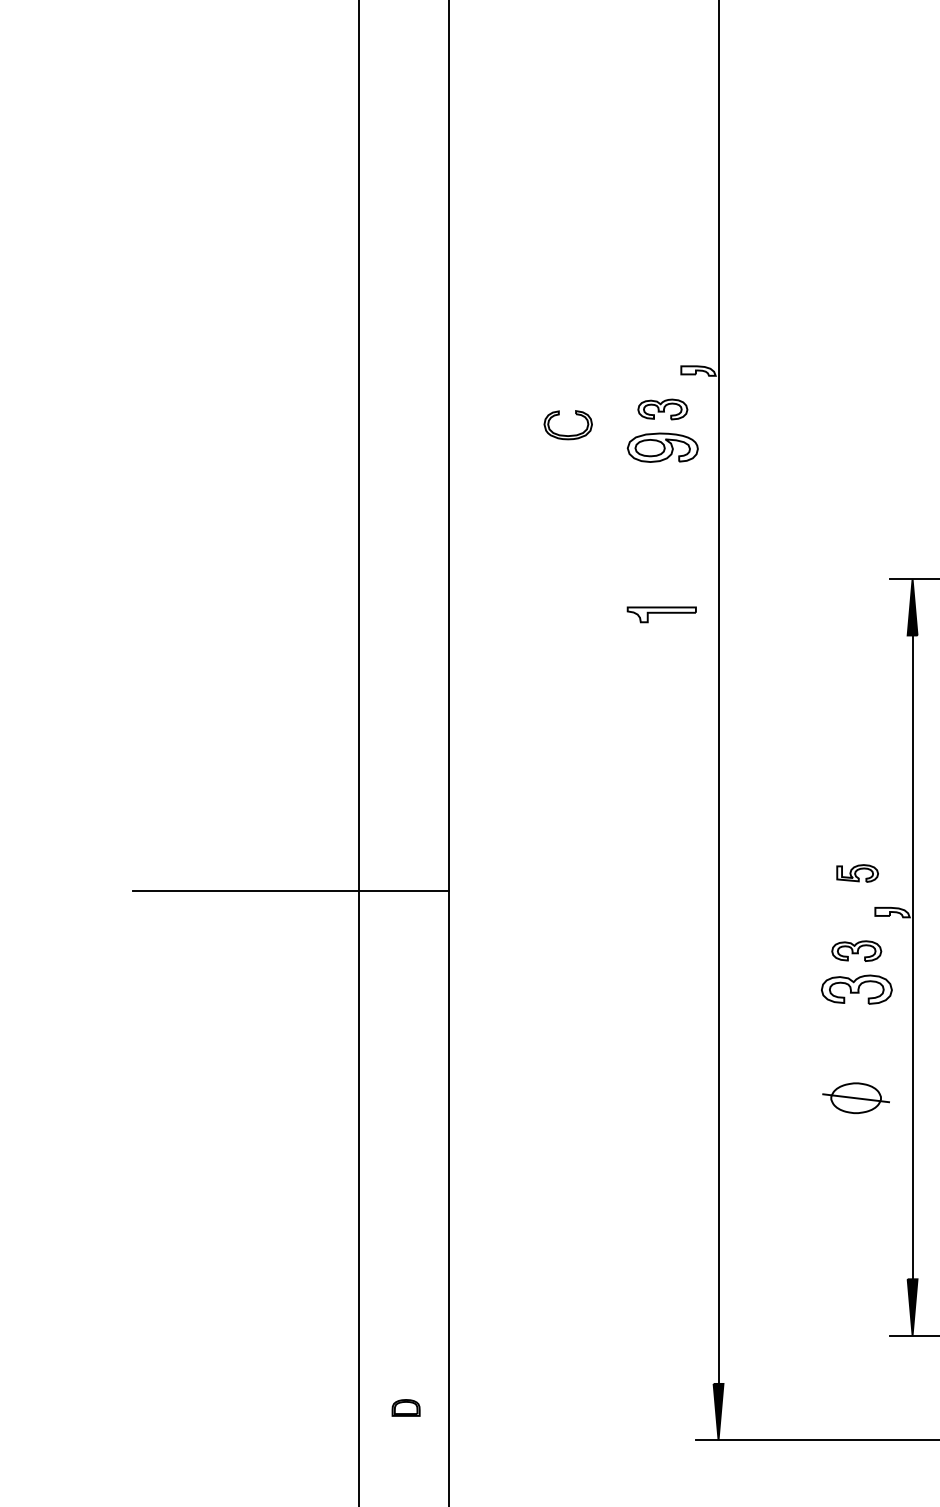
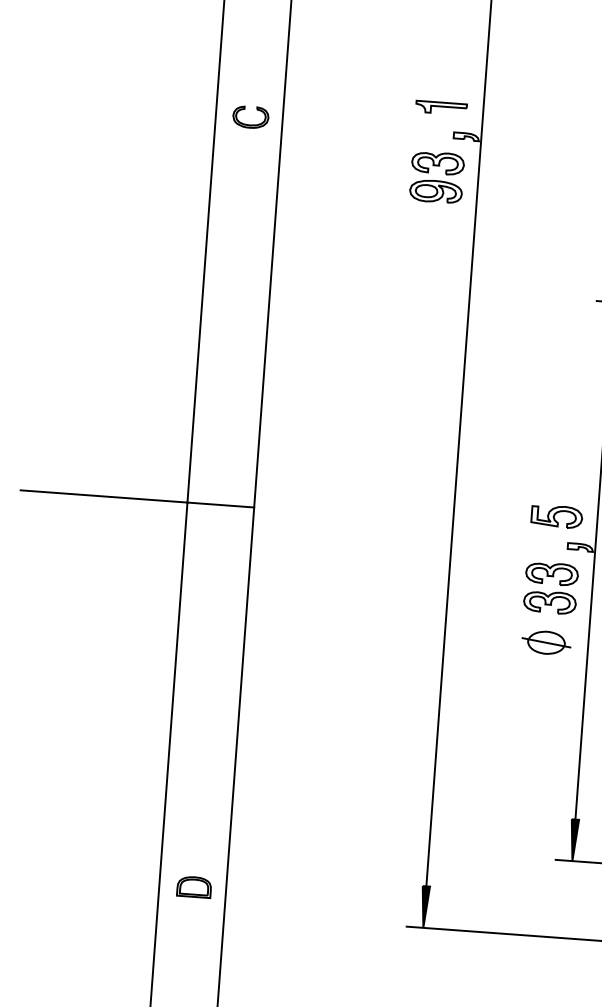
part: (662, 409) -> (437, 163), size x1.43
part: (564, 434) -> (247, 124), moved
part: (661, 614) -> (441, 107), moved
part: (857, 873) -> (556, 516), size x1.67
part: (856, 951) -> (551, 574), size x1.43
part: (855, 1097) -> (546, 642), moved
part: (405, 1407) -> (193, 886), size x1.67

